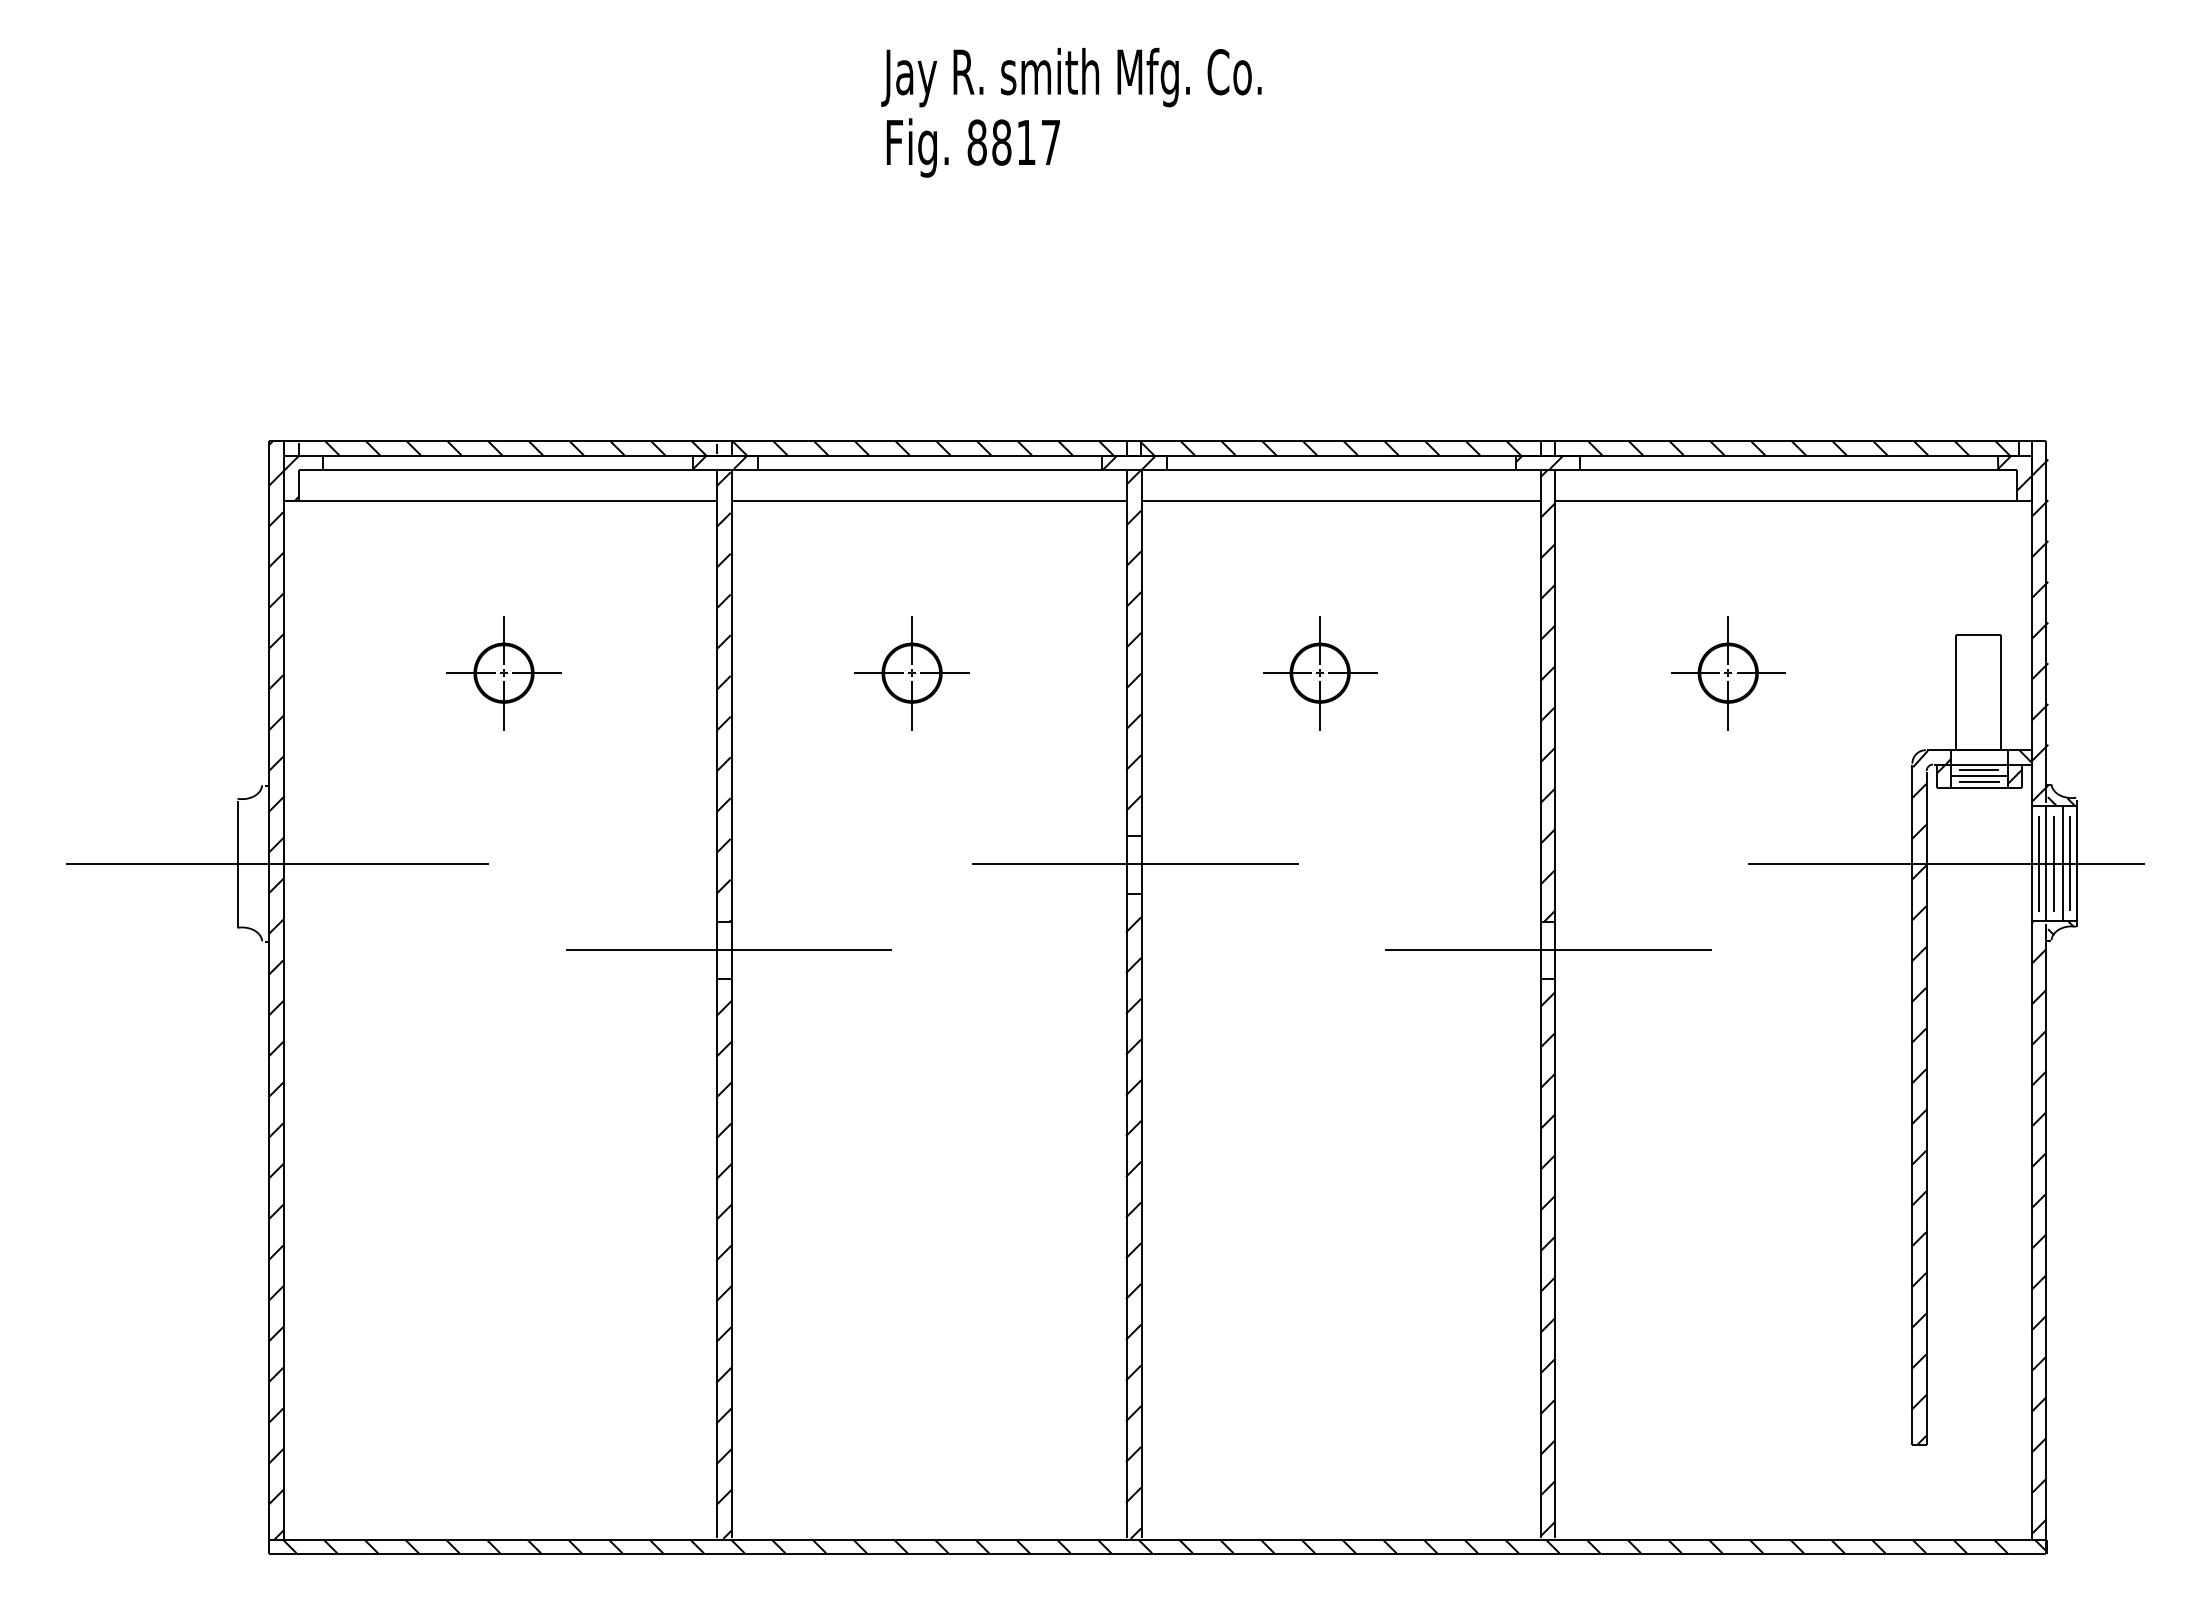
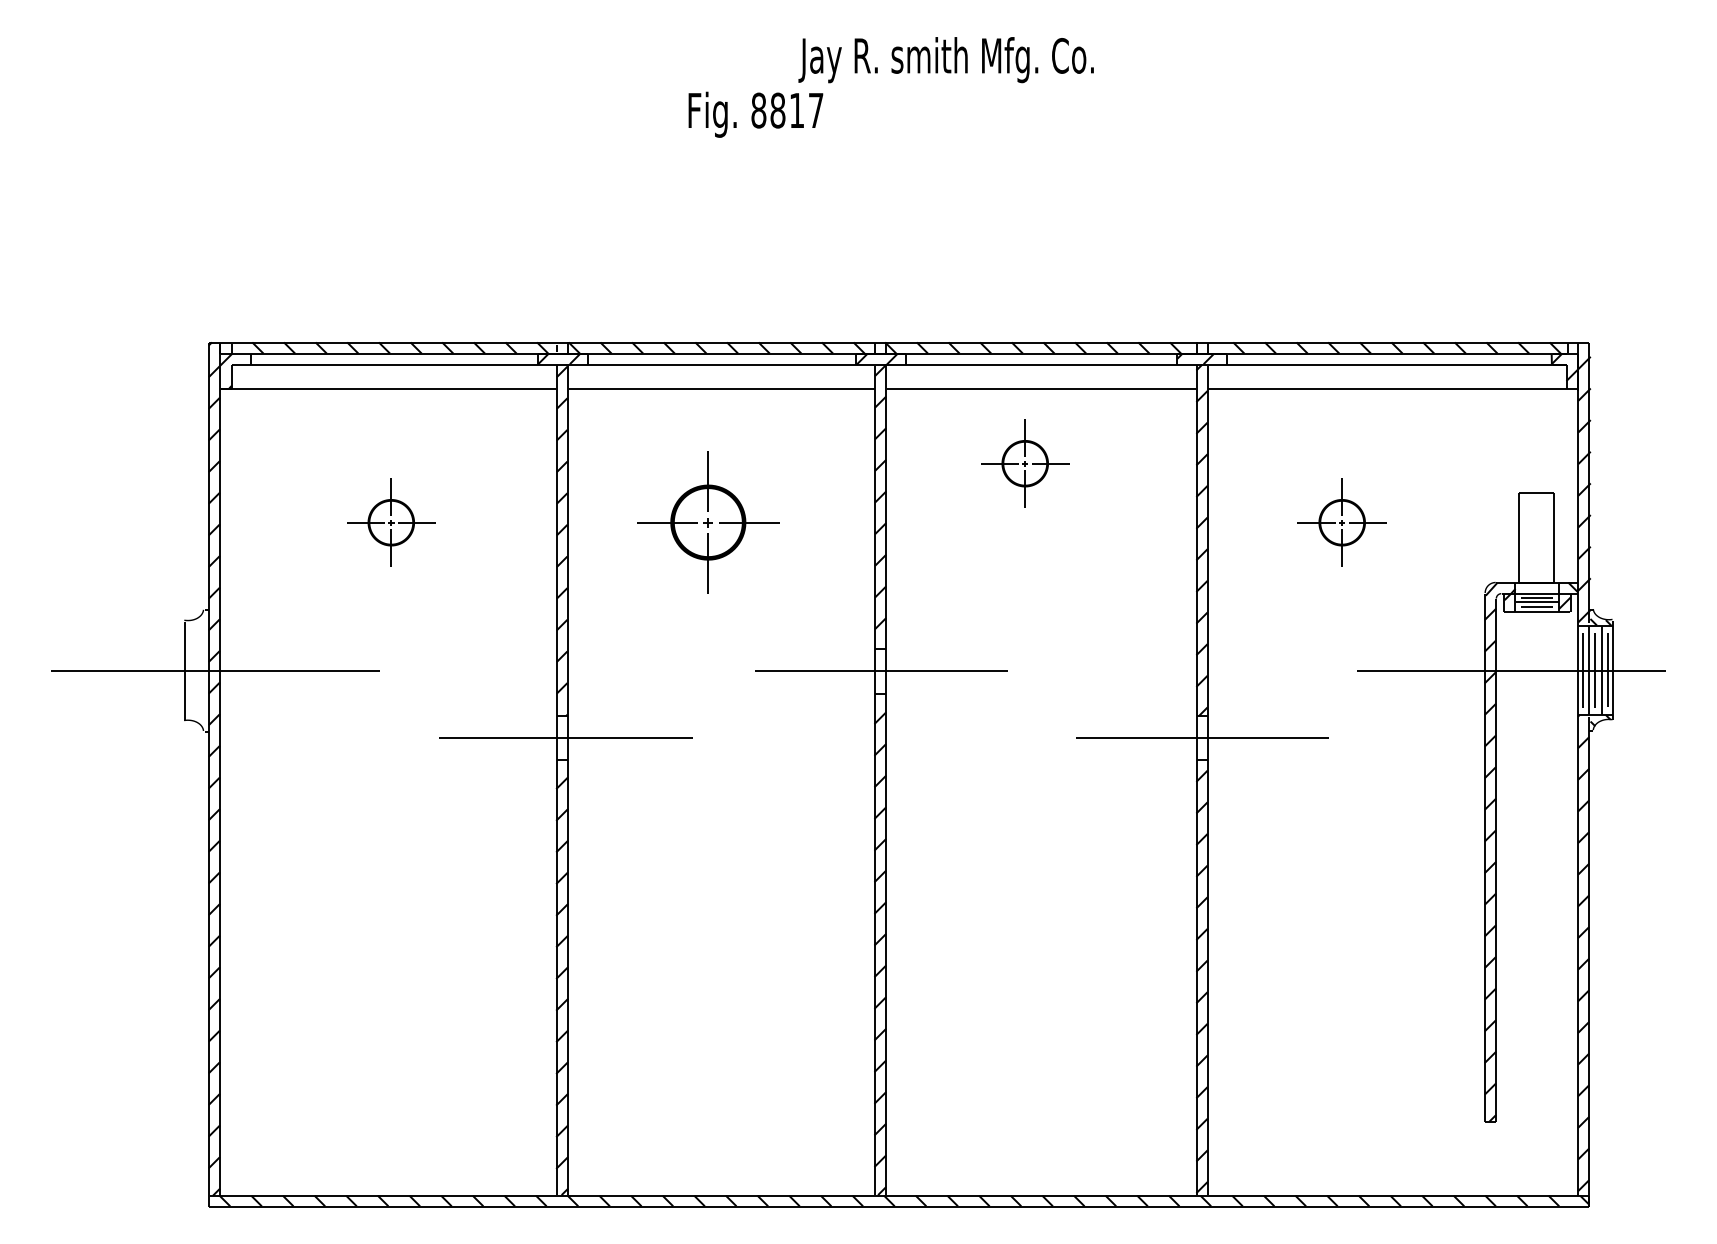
text: (1071, 77) -> (946, 60), moved
part: (911, 673) -> (707, 522), size x1.6
part: (1320, 673) -> (1025, 463), moved

